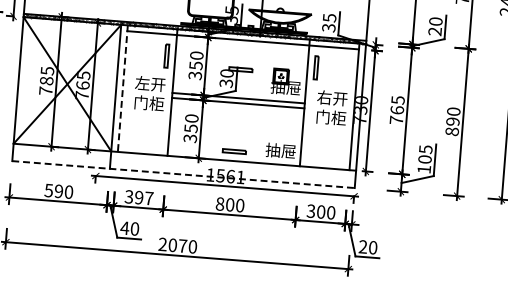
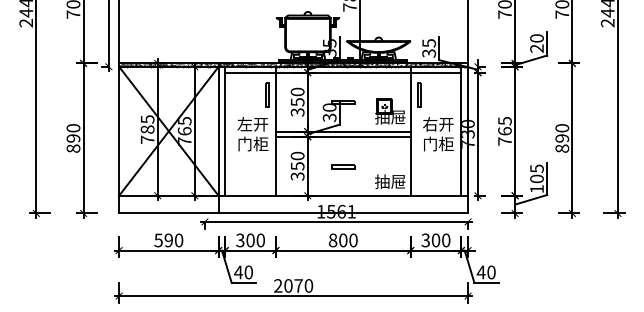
line: (122, 88) -> (225, 131), dashed -> solid
part: (234, 150) -> (343, 166), moved
line: (184, 174) -> (294, 213), dashed -> solid
text: (144, 198) -> (255, 240), 397 -> 300
text: (362, 246) -> (480, 272), 20 -> 40

